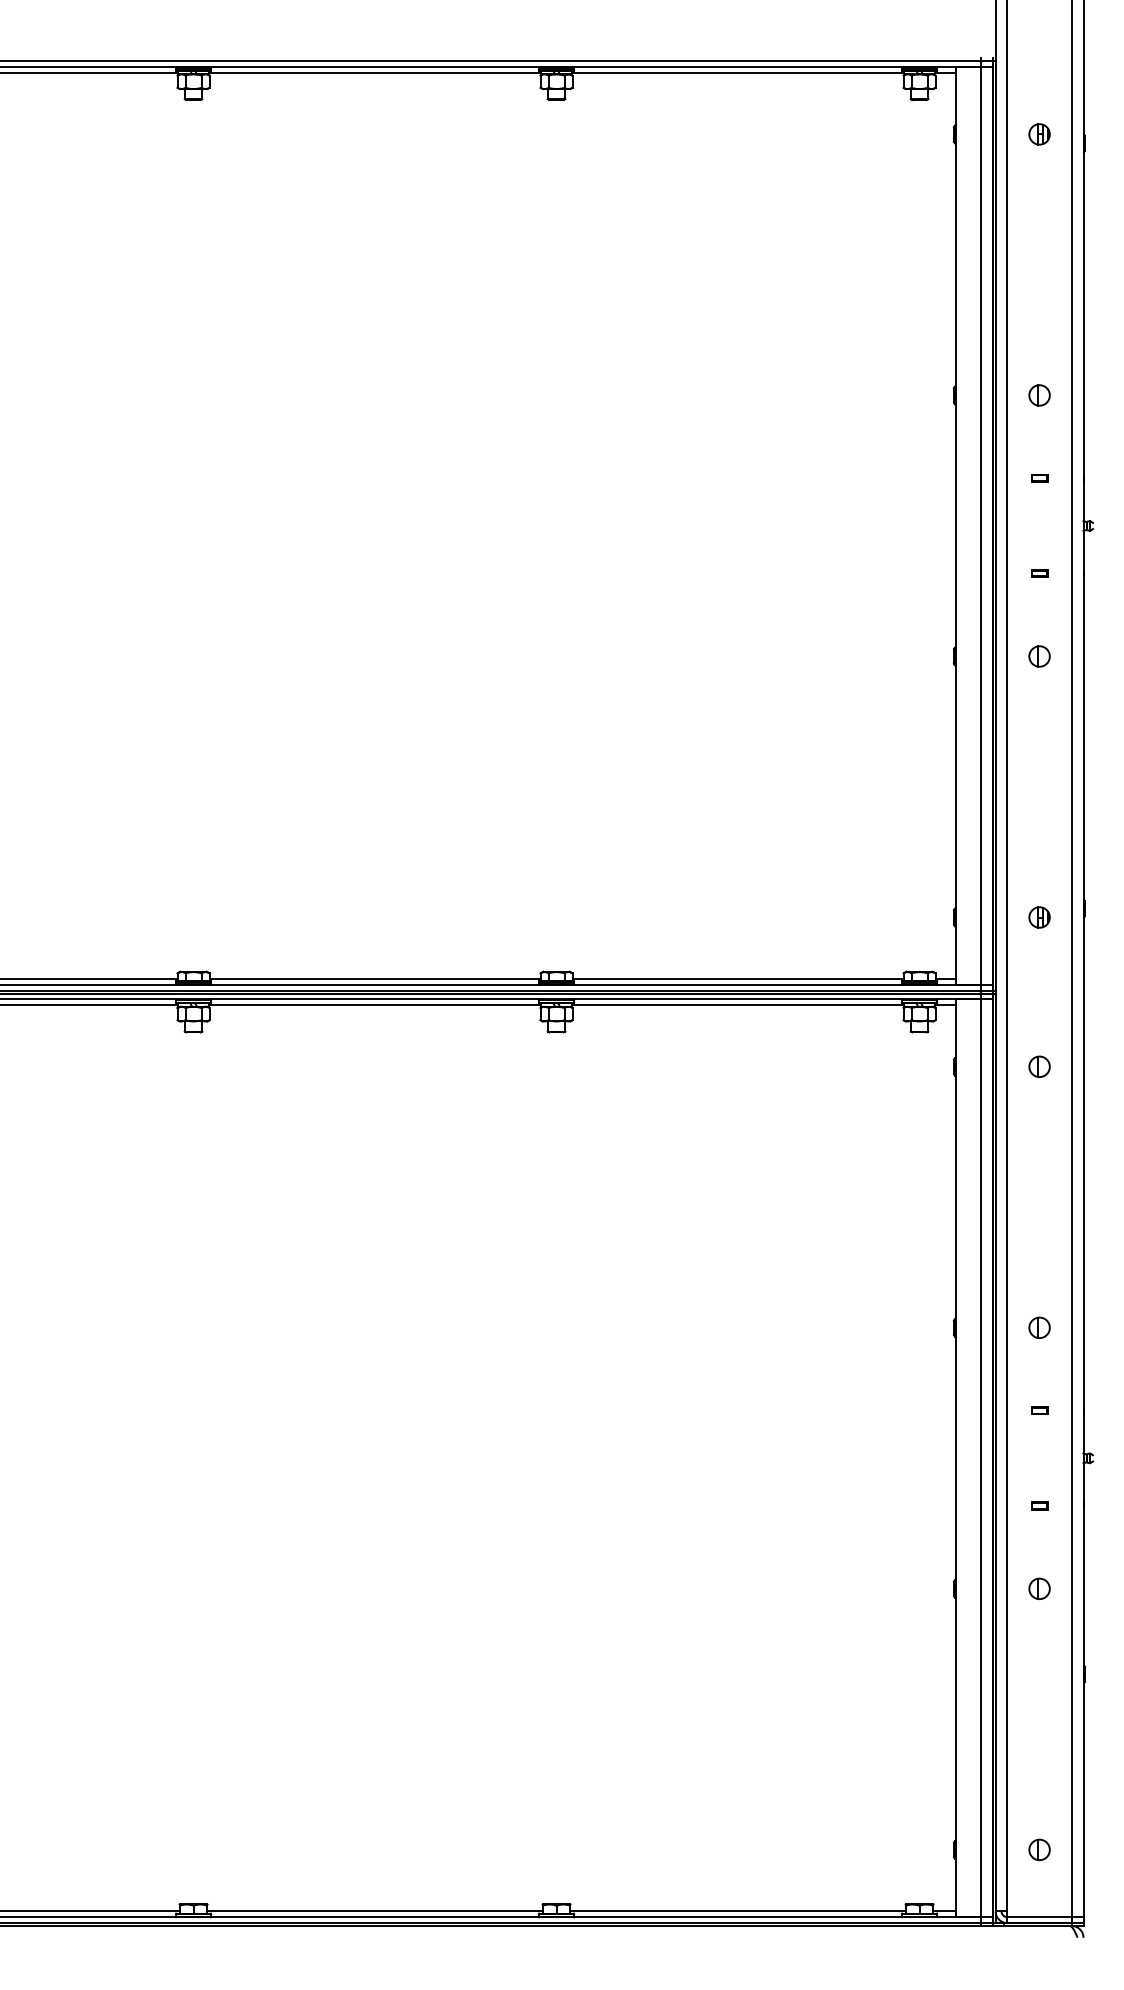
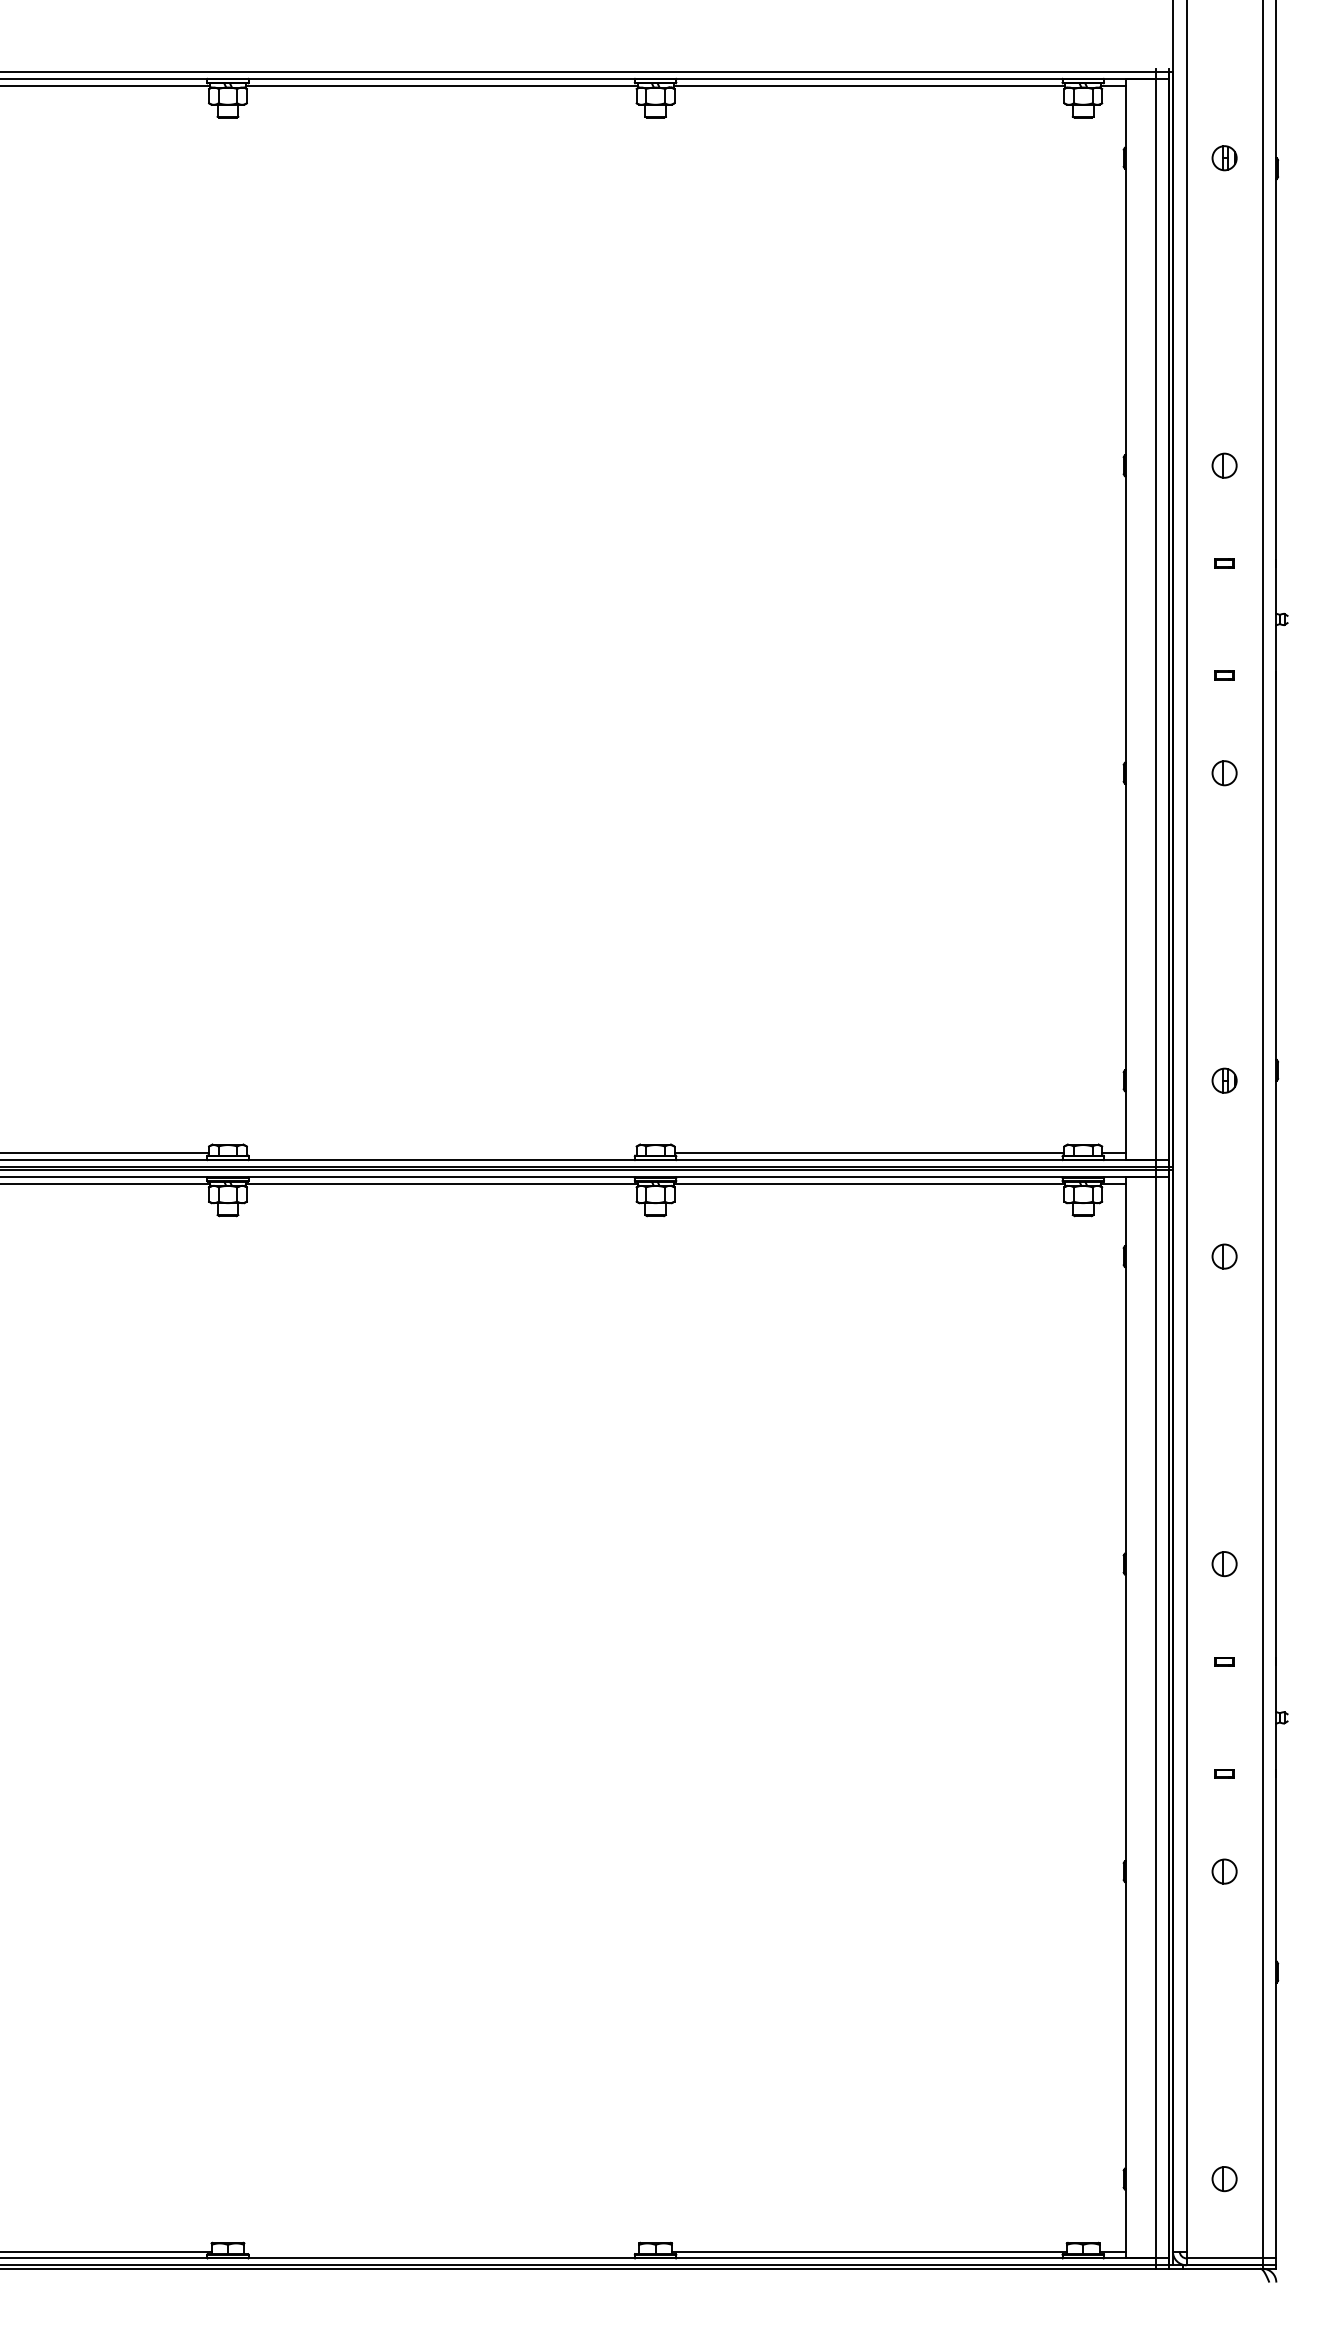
line: (374, 979) -> (441, 1153), removed
line: (374, 1911) -> (441, 2251), removed

